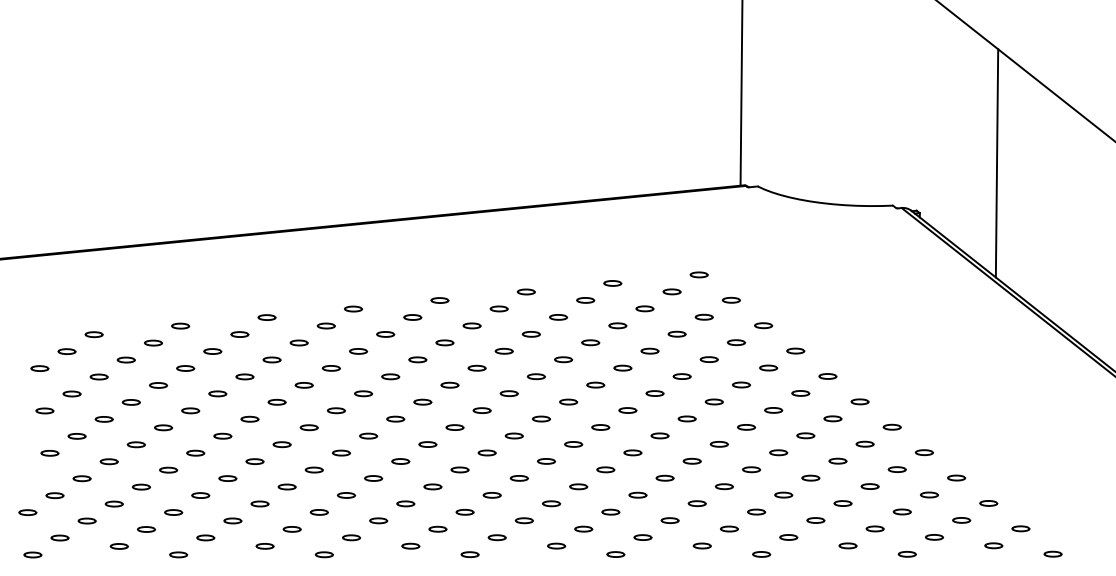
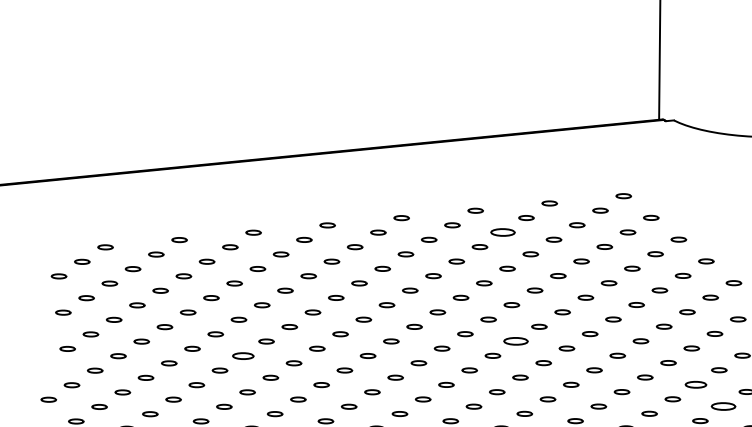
part: (558, 317) -> (503, 232), size x1.6
part: (573, 444) -> (516, 341), size x1.6
part: (254, 461) -> (242, 355), size x1.4
part: (783, 494) -> (695, 384), size x1.4
part: (815, 520) -> (723, 406), size x1.6

